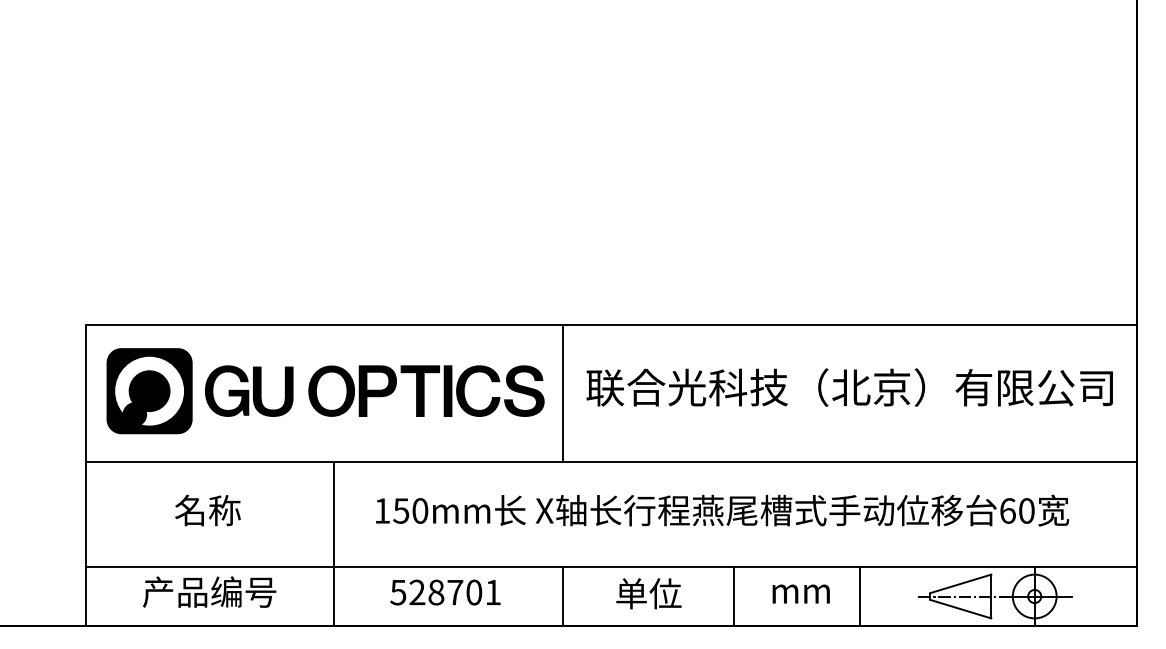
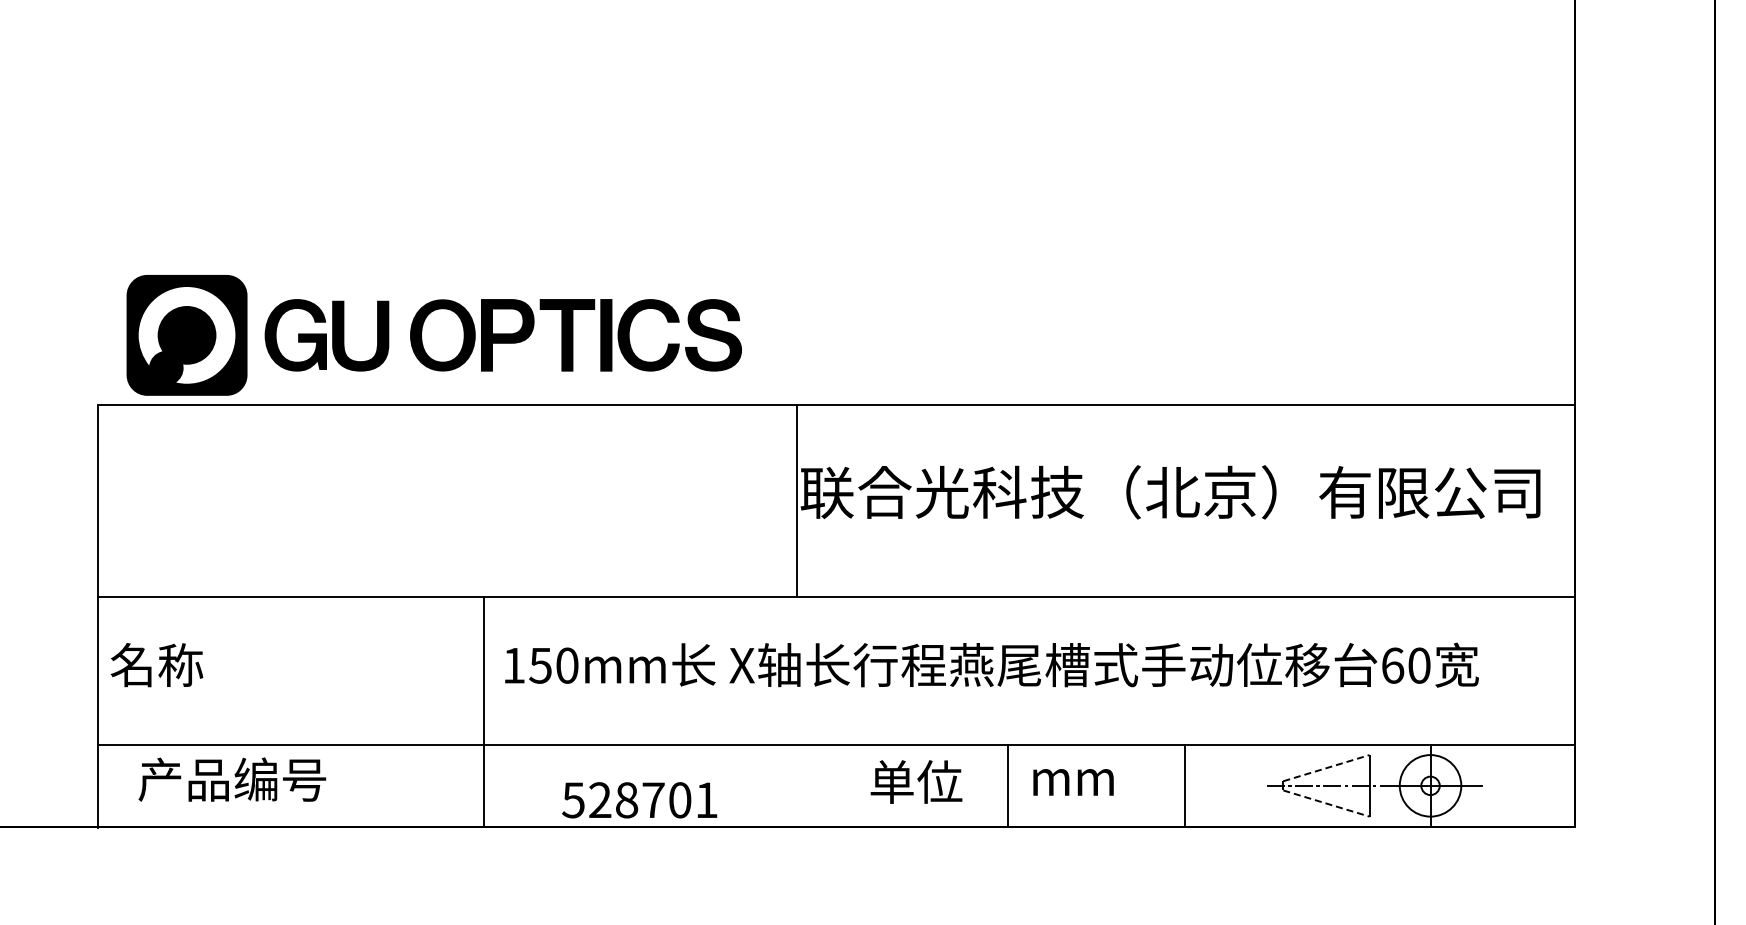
part: (325, 391) -> (433, 335), moved
line: (562, 392) -> (796, 499), moved
text: (207, 510) -> (156, 665), moved
line: (333, 543) -> (483, 711), moved
line: (960, 584) -> (1326, 768), solid -> dashed
text: (209, 592) -> (232, 779), moved
text: (445, 592) -> (639, 800), moved
text: (648, 593) -> (916, 781), moved
text: (801, 594) -> (1073, 782), moved
line: (562, 596) -> (767, 785), removed
line: (960, 609) -> (1326, 803), solid -> dashed

